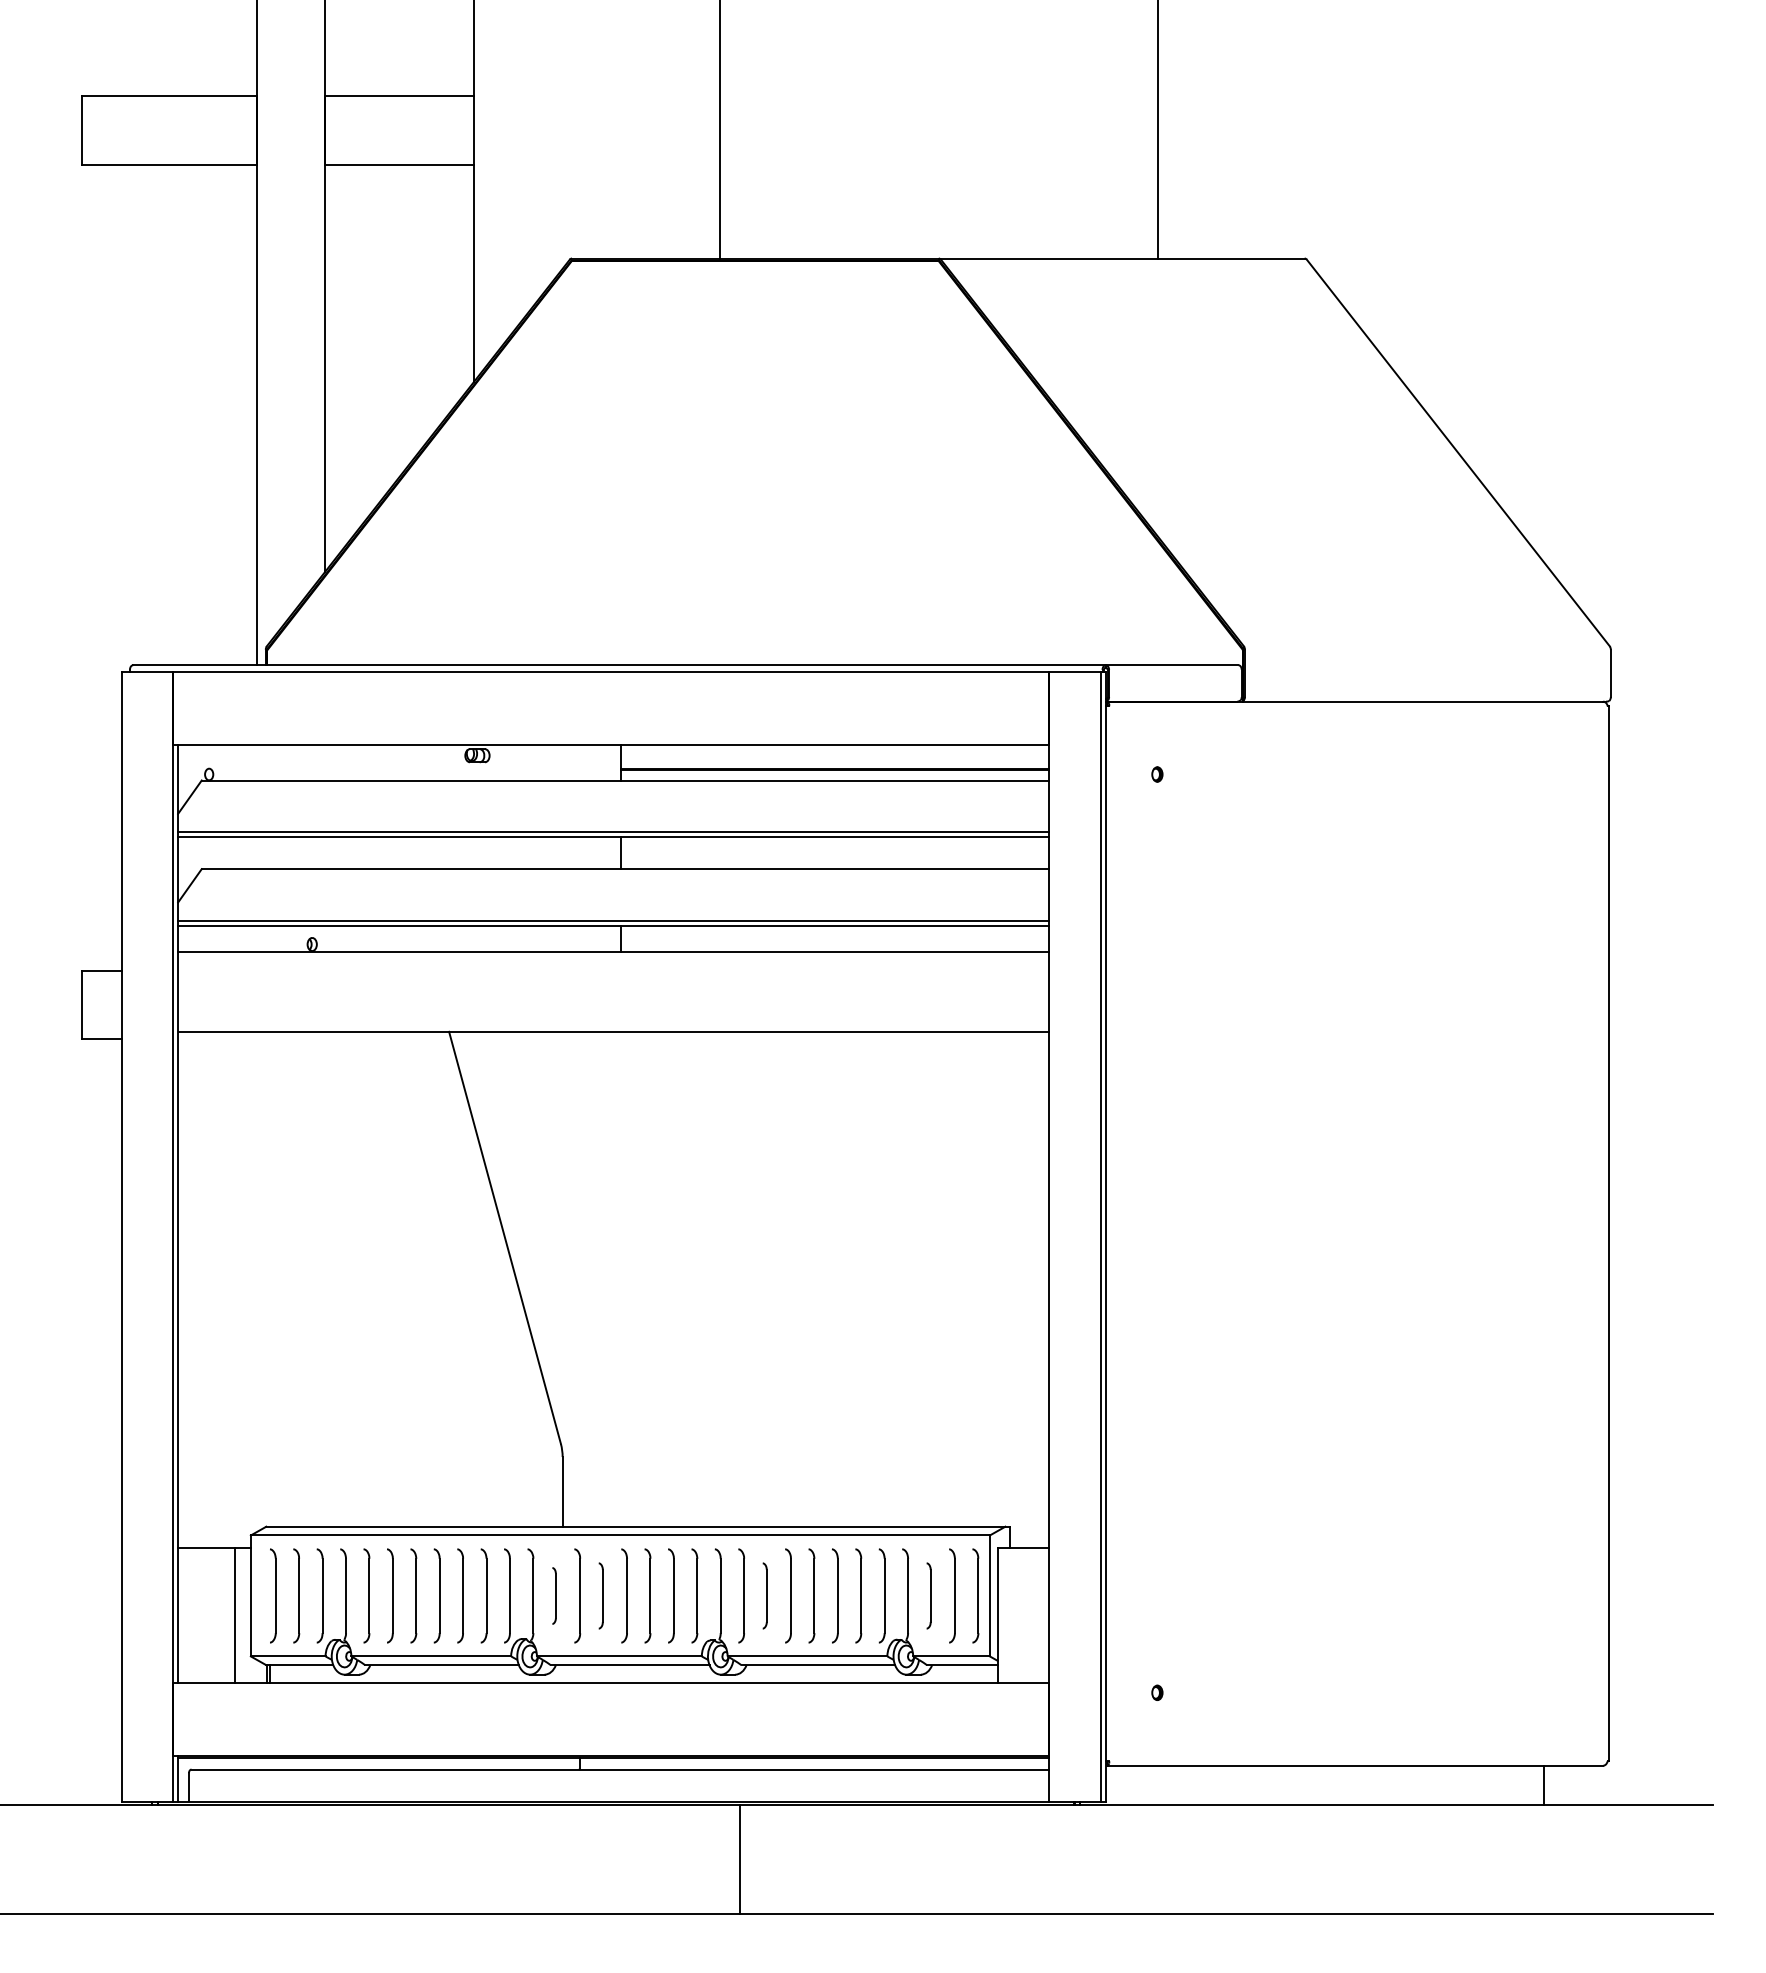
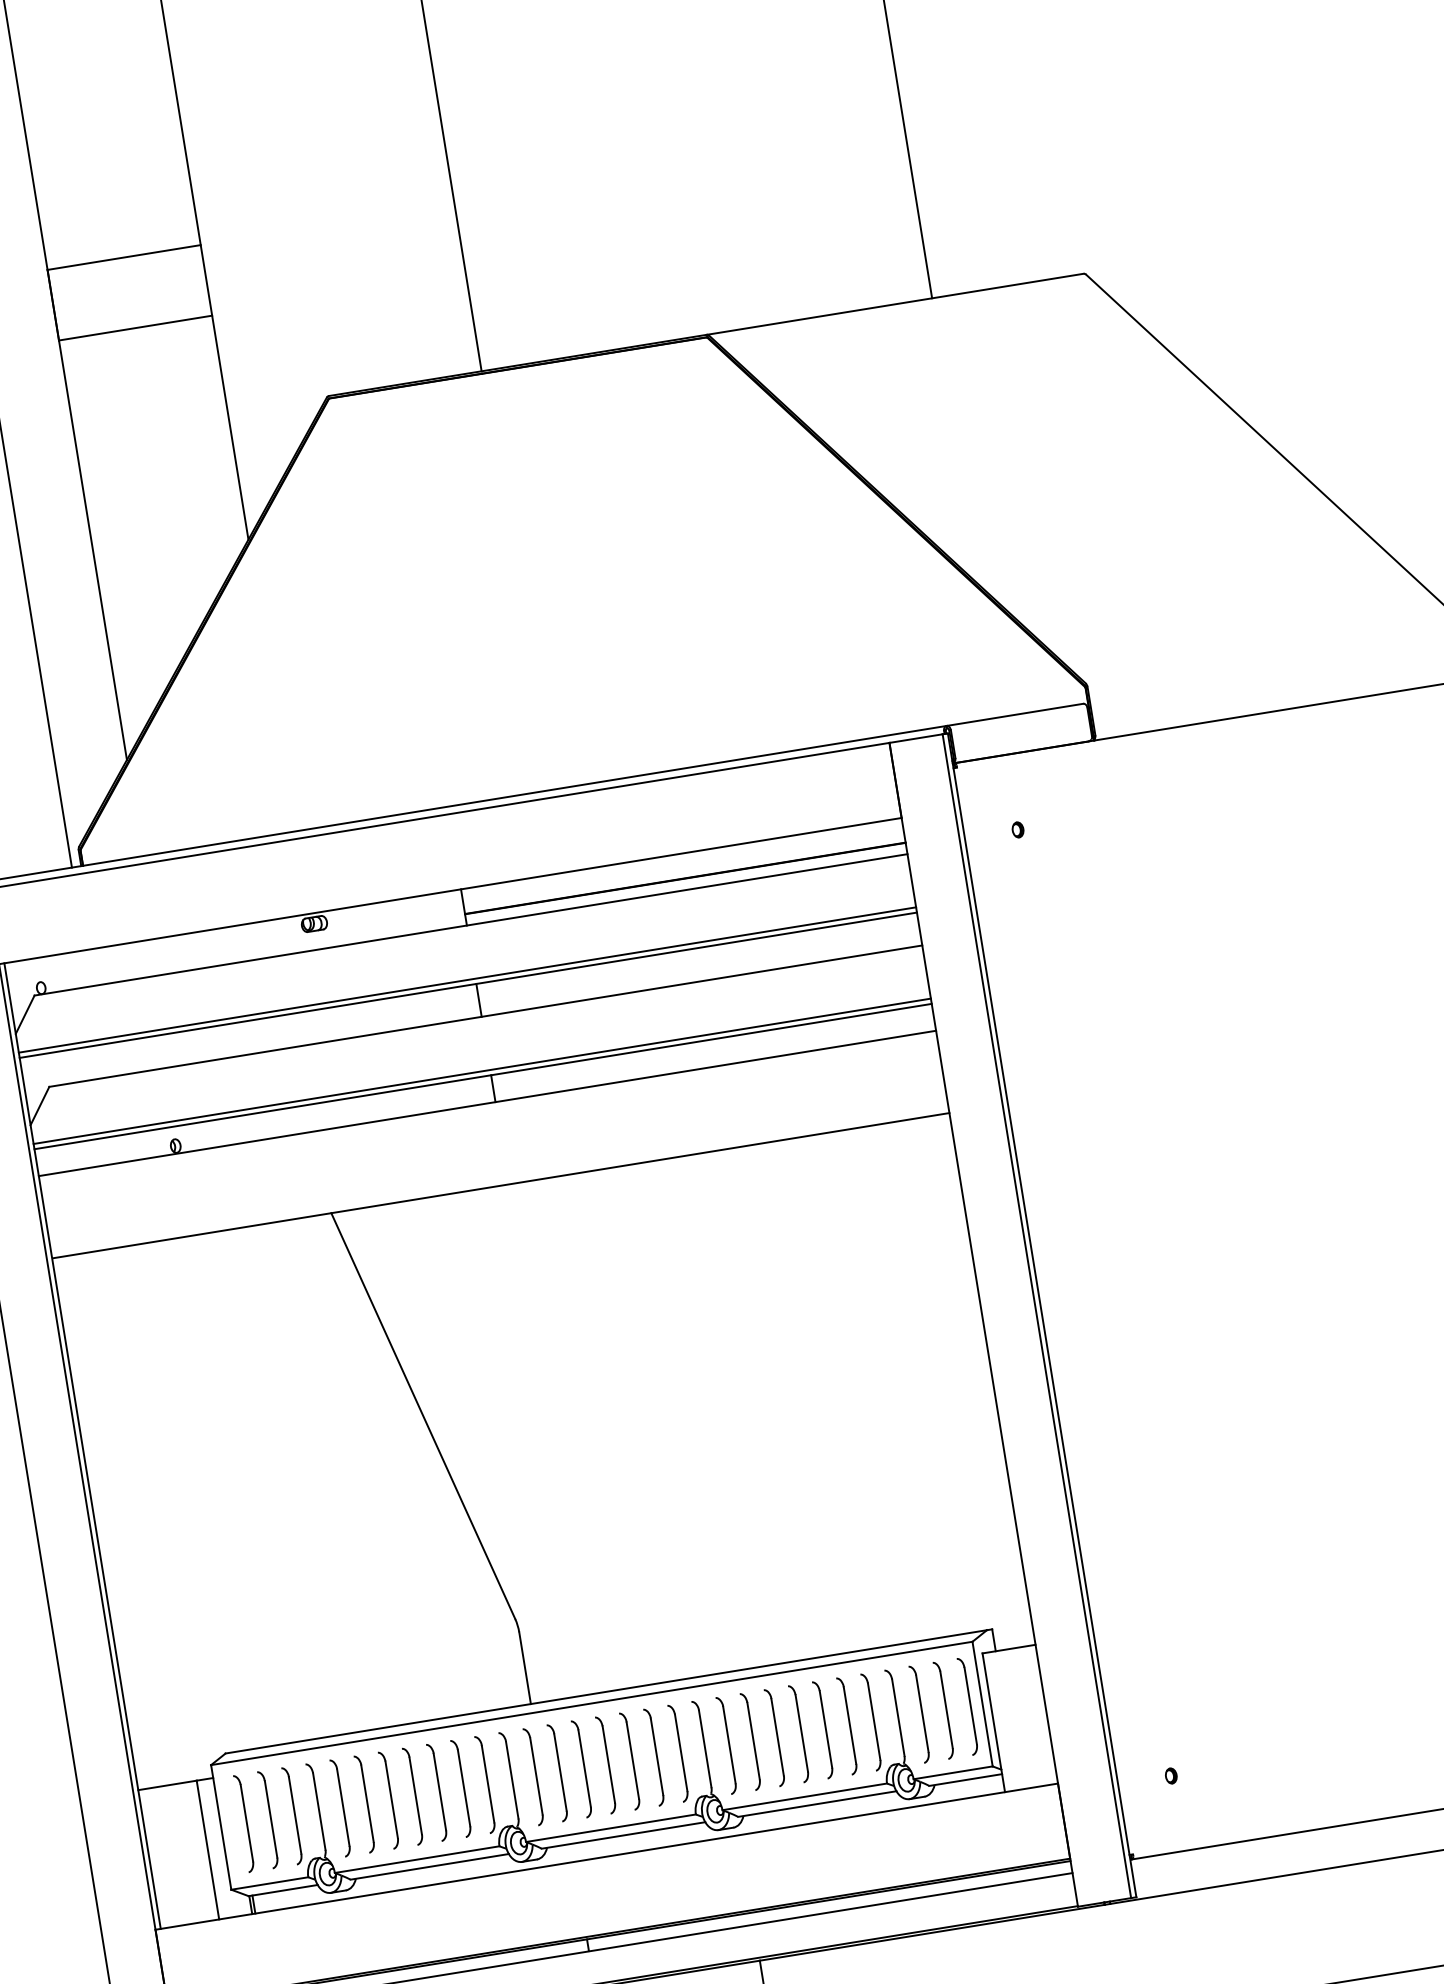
part: (554, 1595) -> (533, 1776), size x1.67
part: (600, 1595) -> (581, 1768), size x1.43
part: (764, 1595) -> (750, 1741), size x1.43
part: (928, 1595) -> (919, 1713), size x1.43

